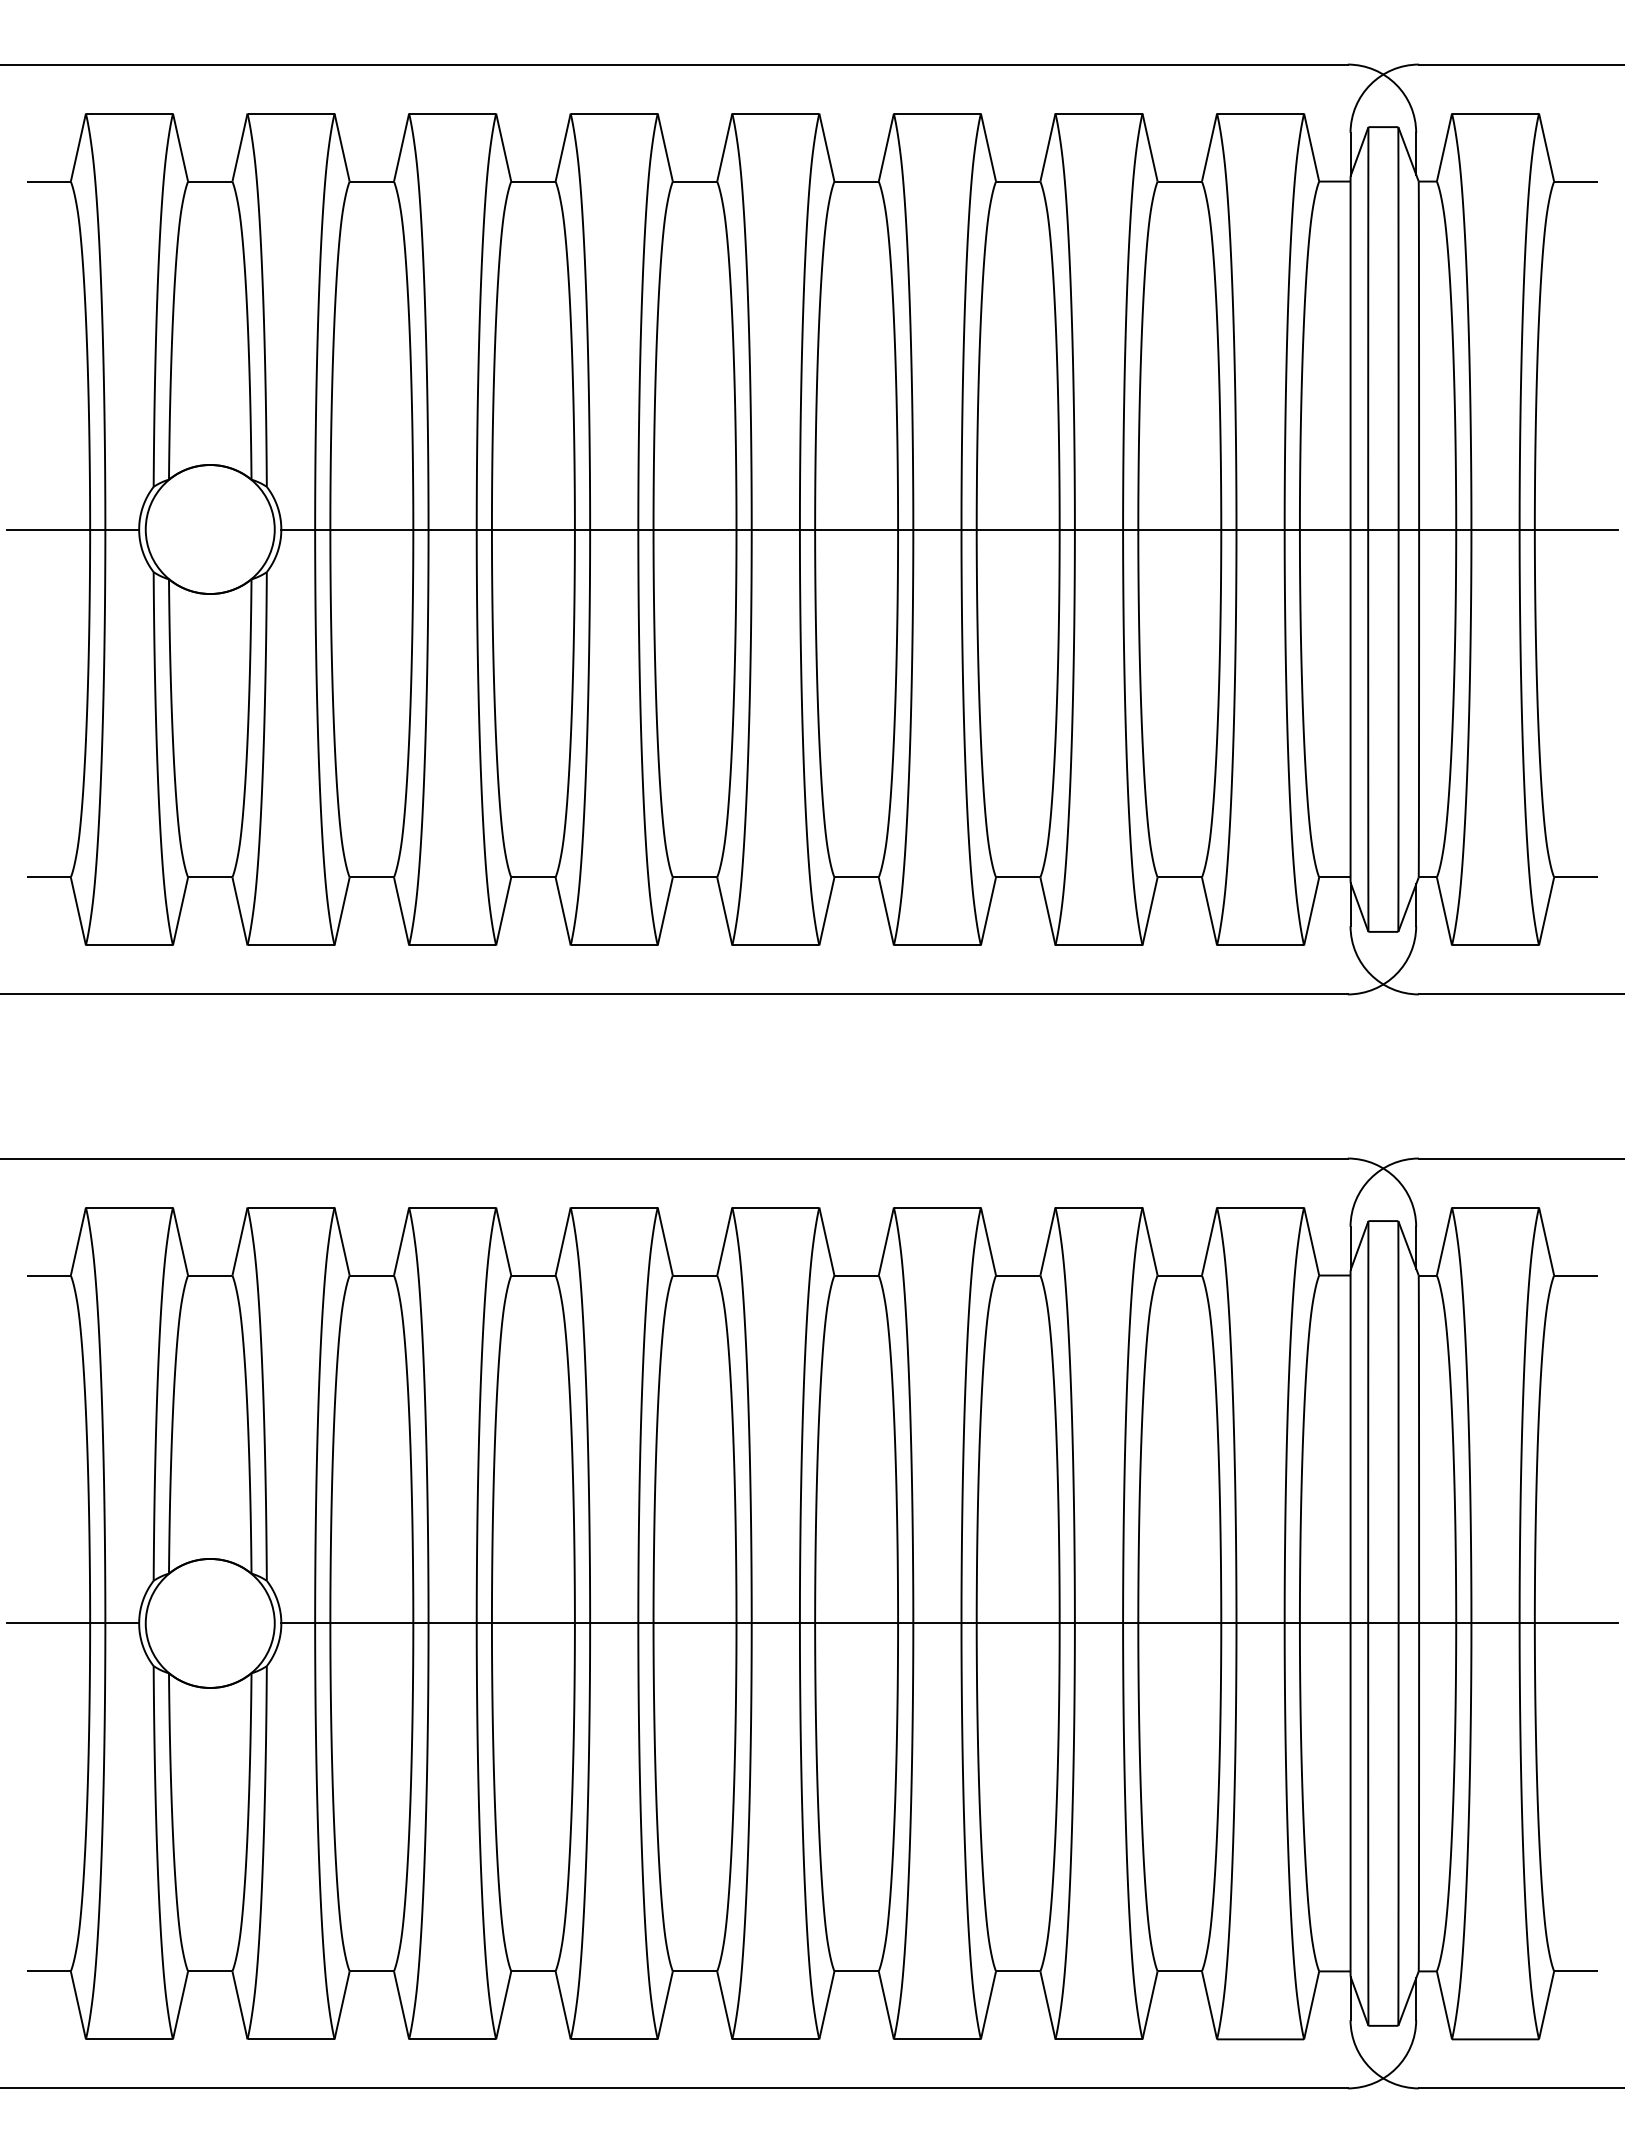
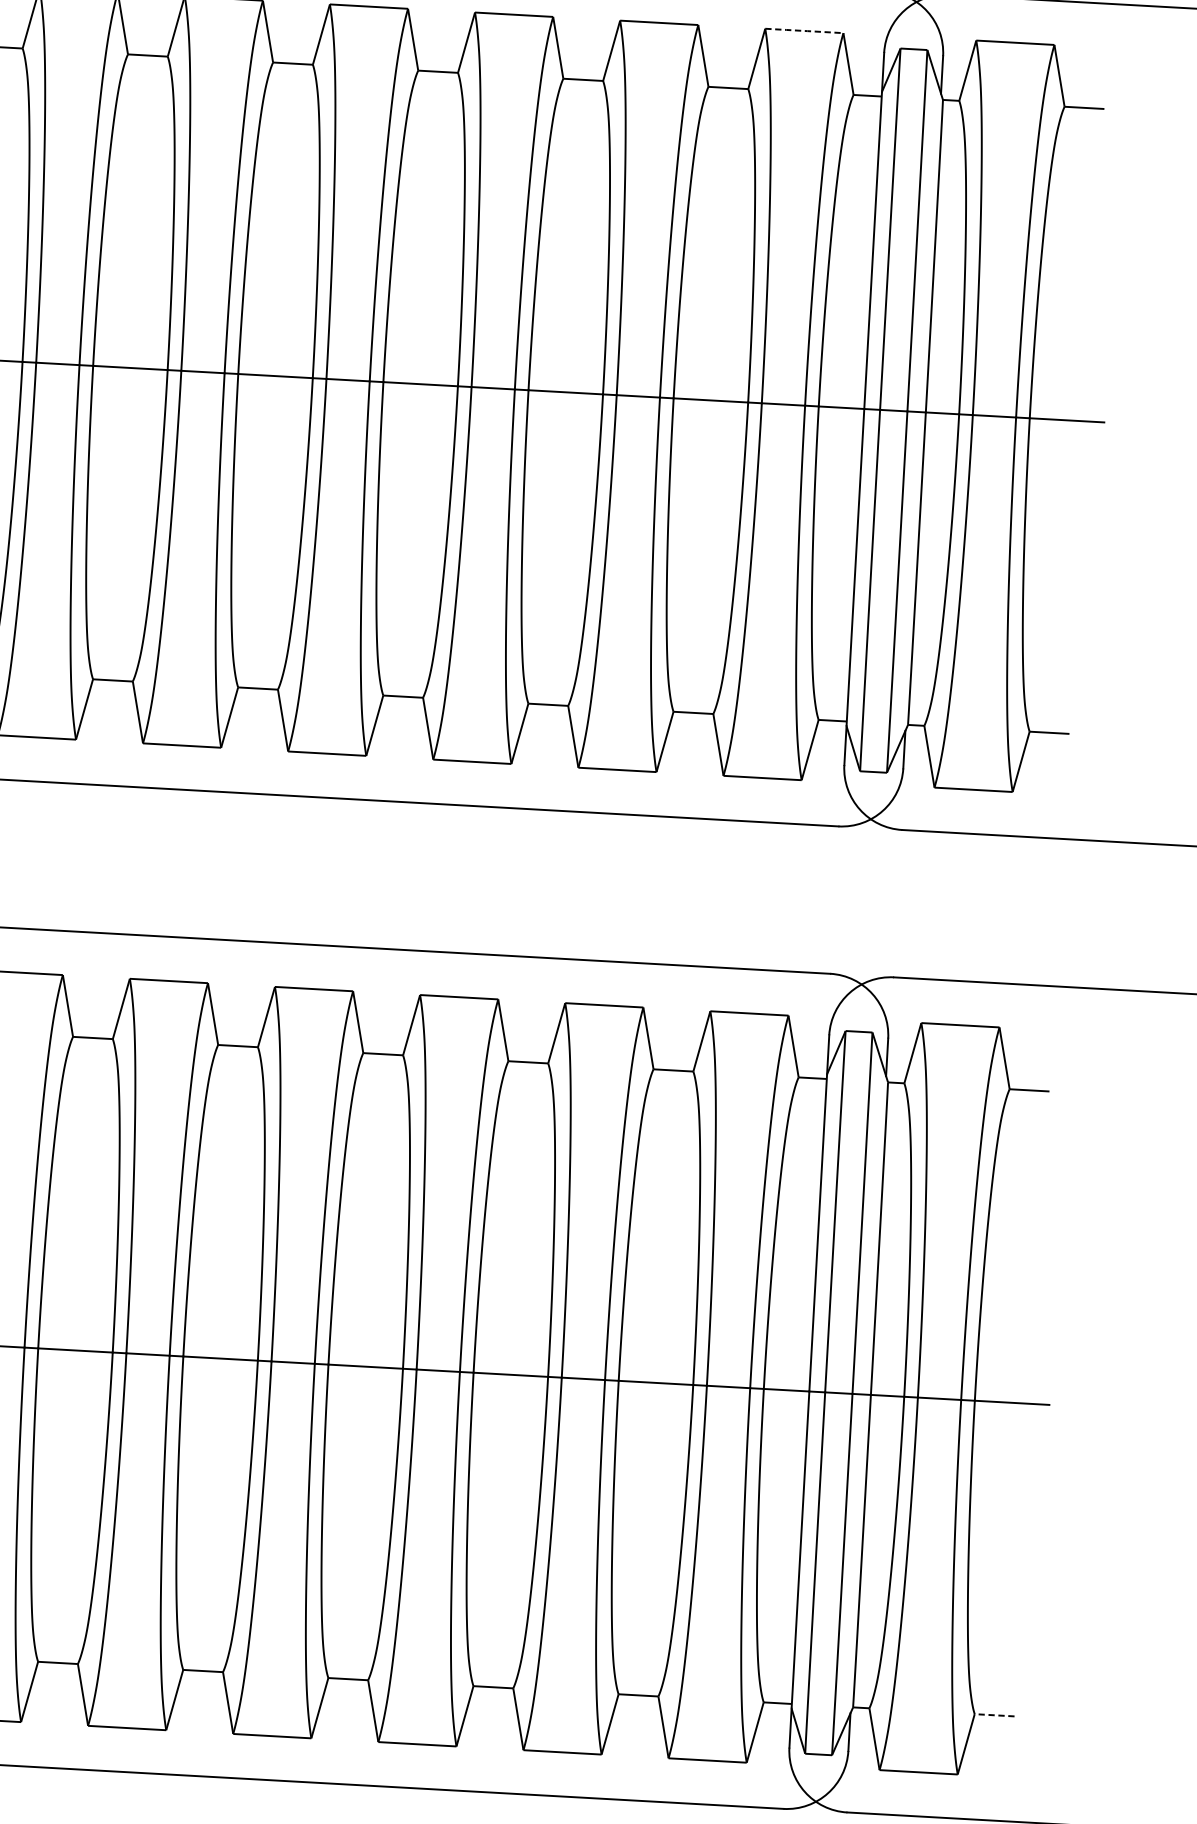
line: (1261, 113) -> (805, 30), solid -> dashed
line: (1575, 1971) -> (993, 1715), solid -> dashed

